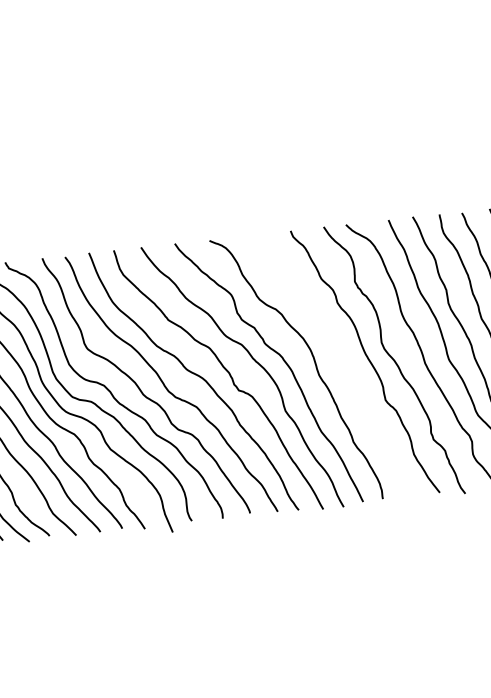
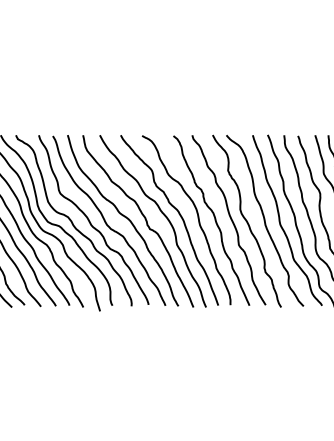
curve: (341, 364) -> (214, 220), added

